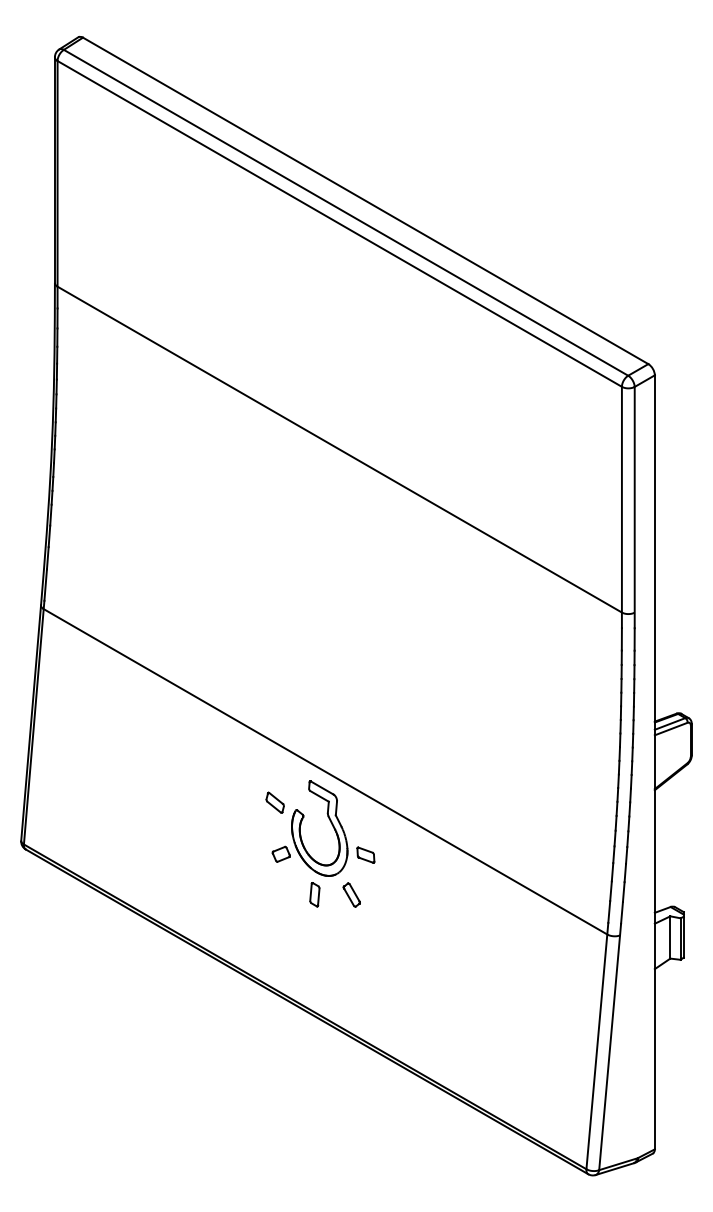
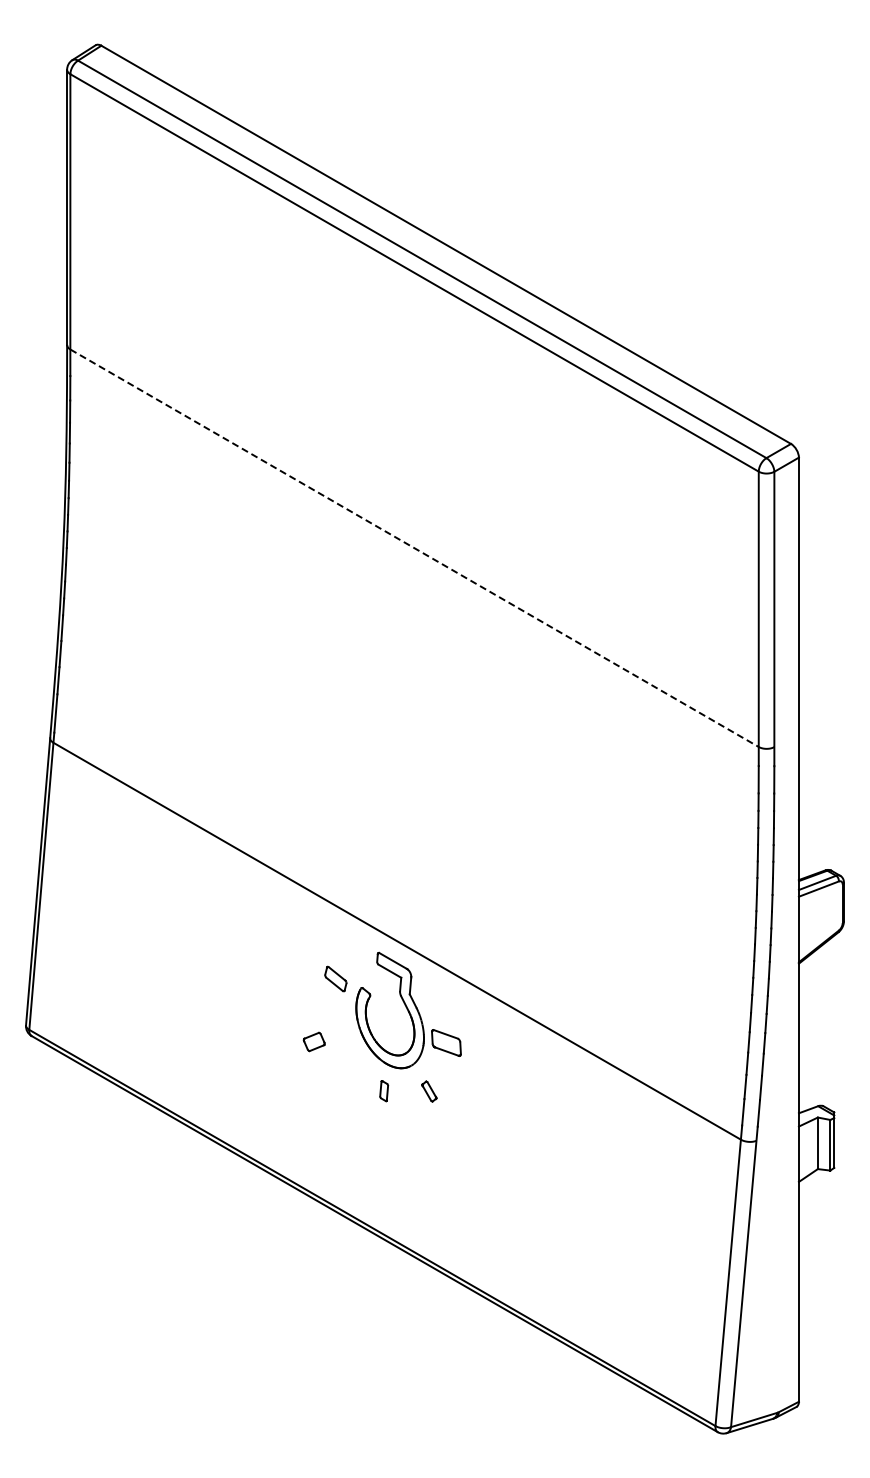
line: (340, 449) -> (415, 548), solid -> dashed
part: (280, 853) -> (313, 1041), moved
part: (365, 854) -> (446, 1042), size x1.4
part: (314, 894) -> (383, 1090), size x0.7
part: (351, 894) -> (429, 1091), size x0.7

